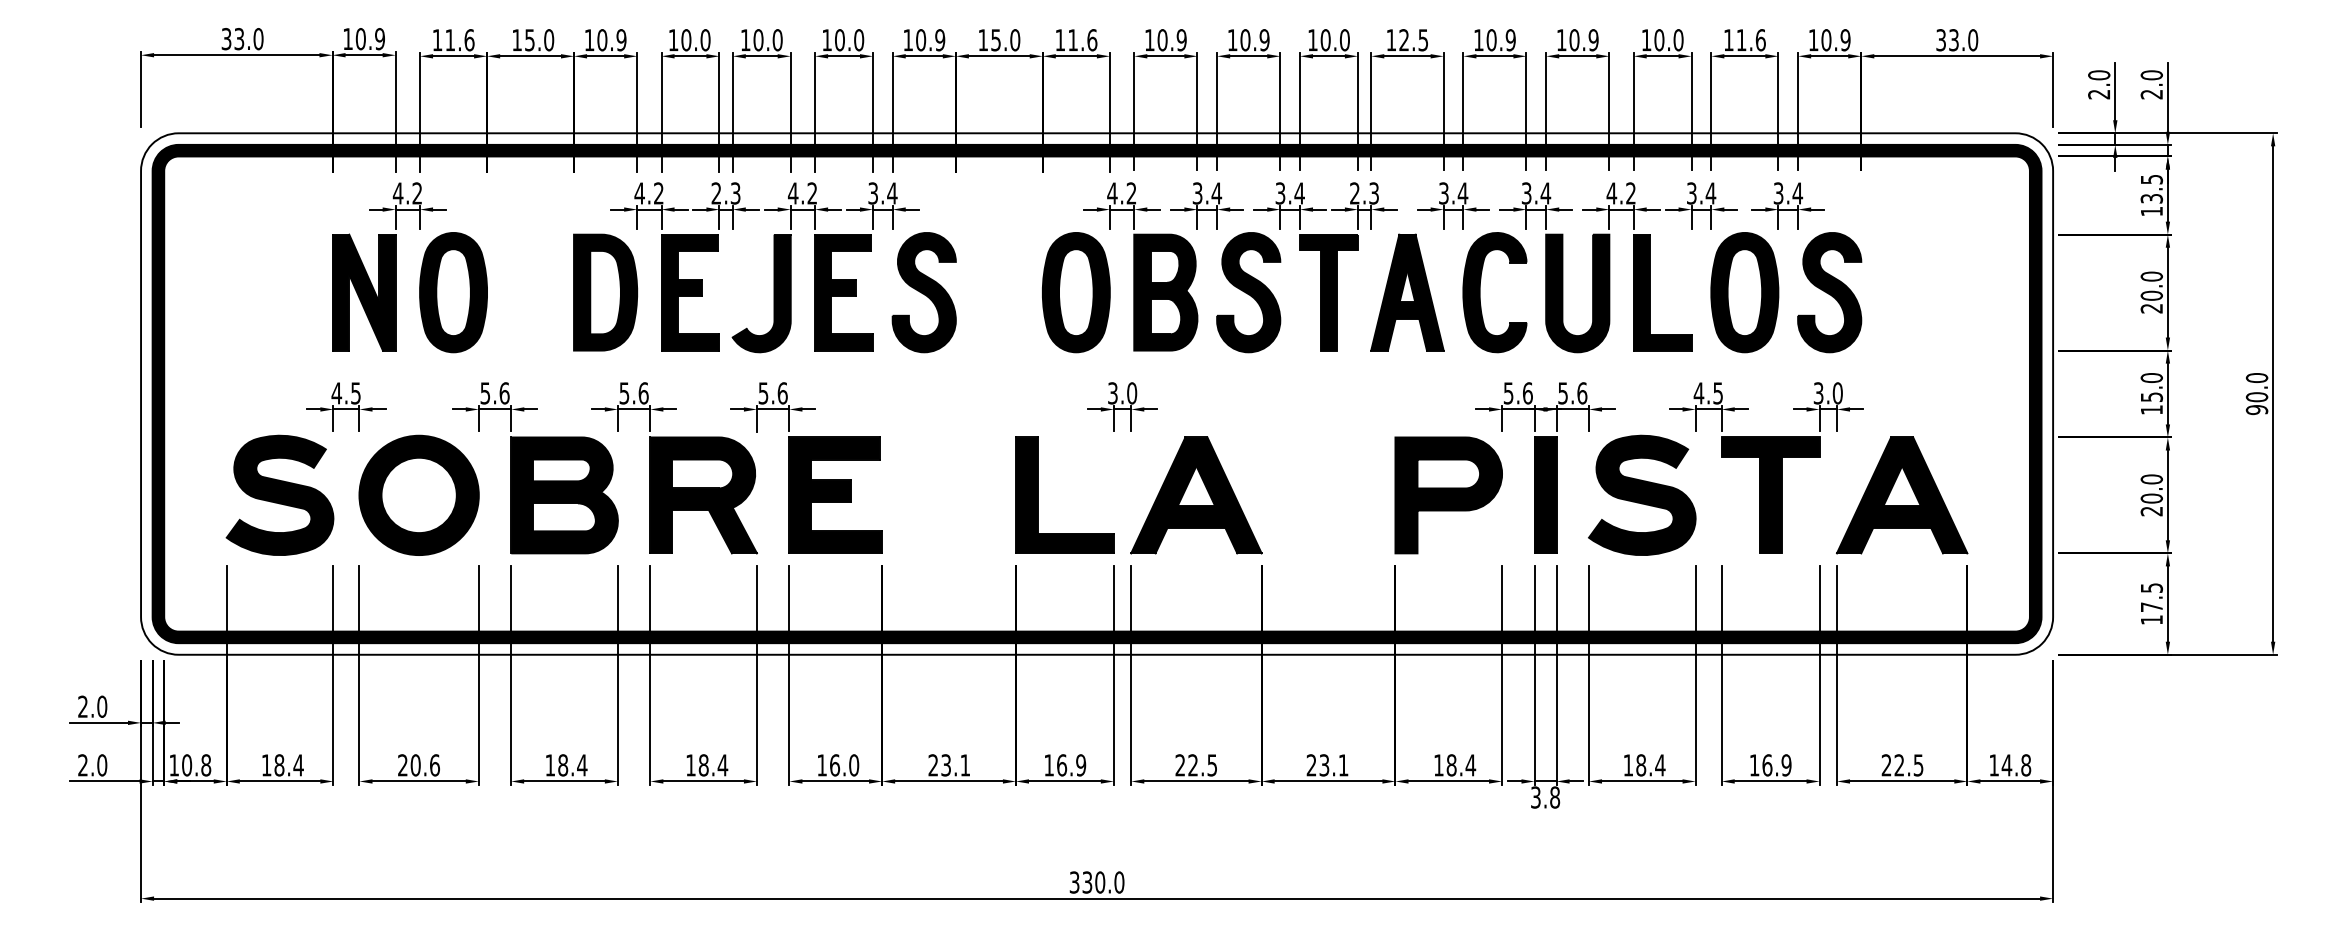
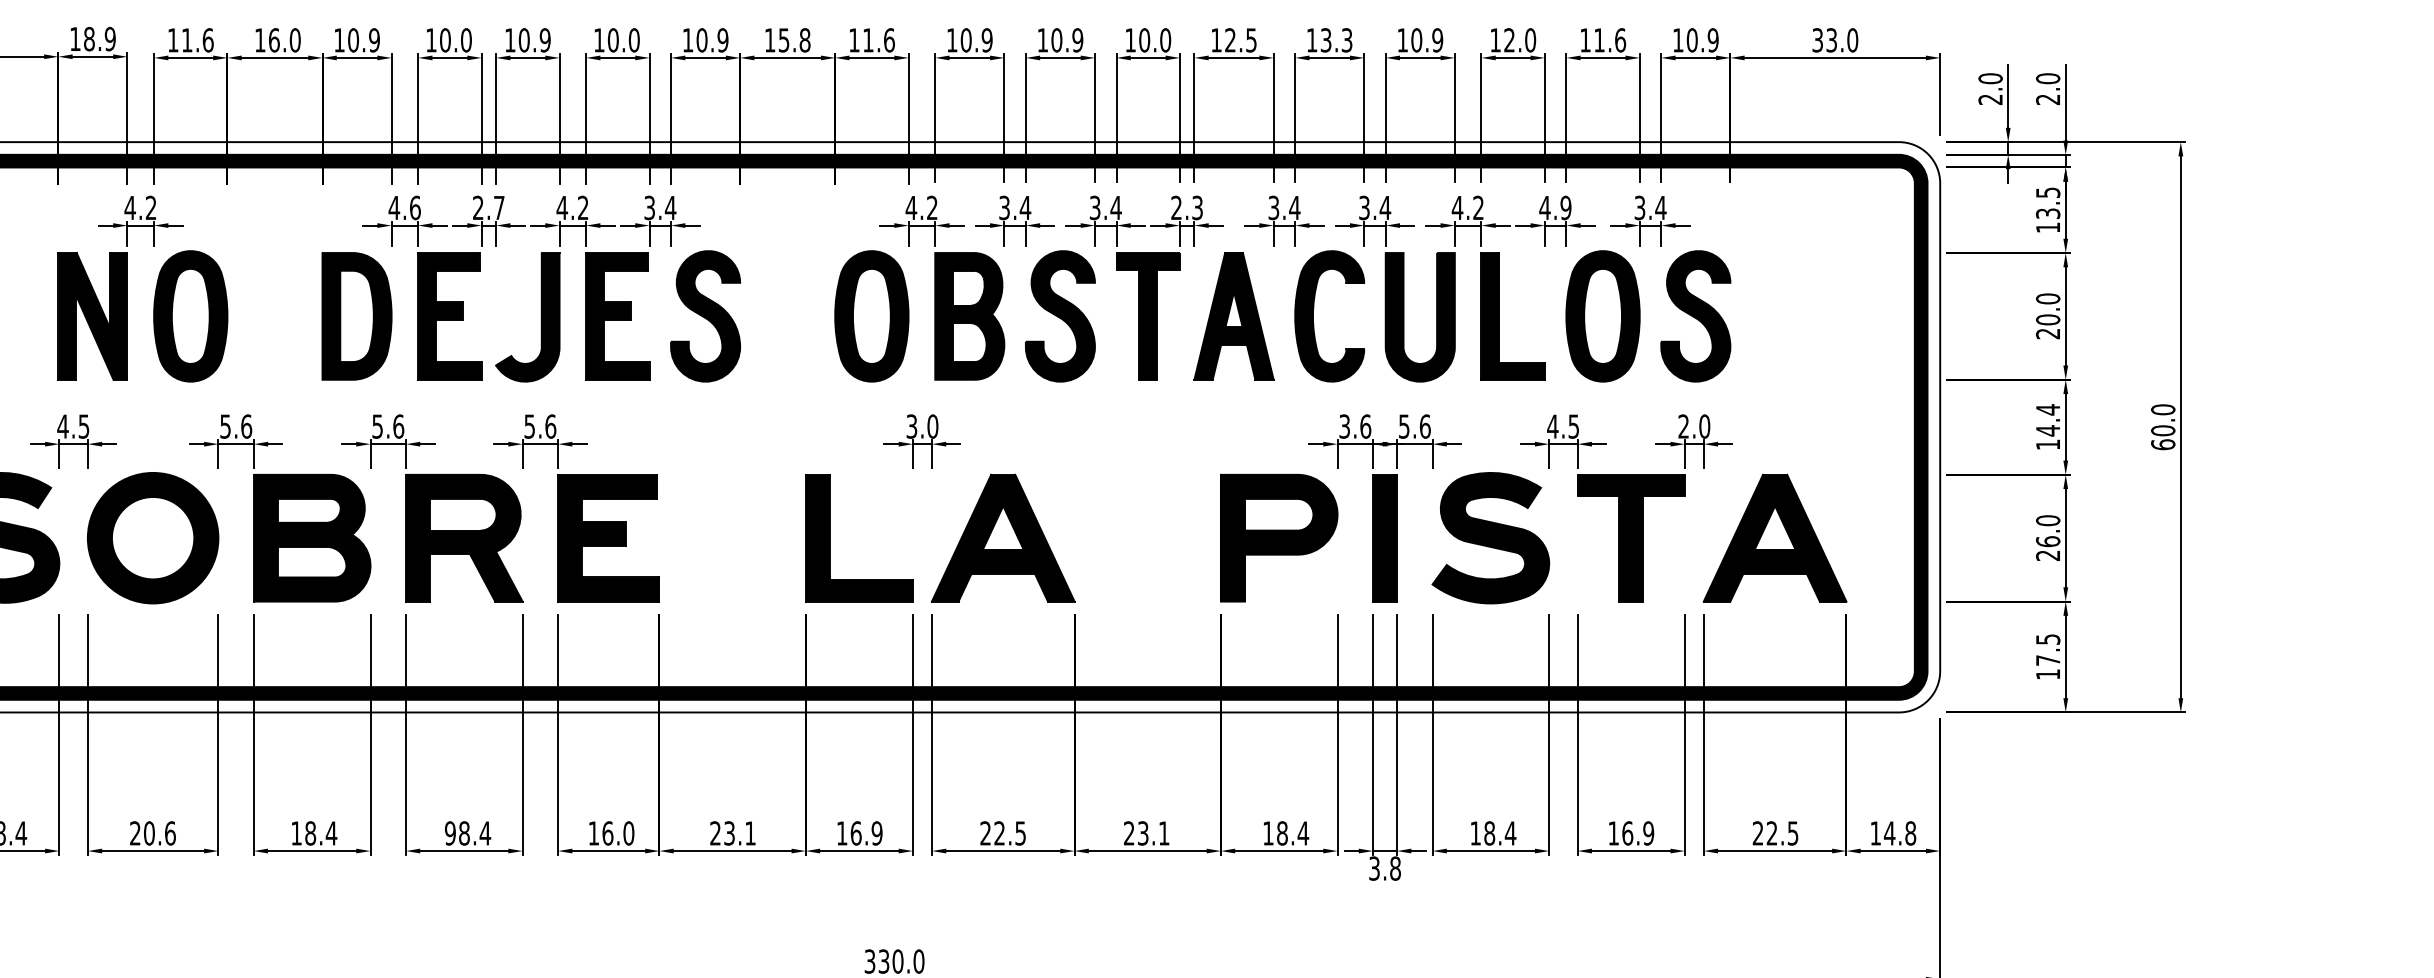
text: (360, 38) -> (88, 38), 10.9 -> 18.9
text: (530, 40) -> (274, 40), 15.0 -> 16.0
text: (777, 40) -> (545, 40), 10.0 -> 10.9
text: (1015, 40) -> (805, 40), 15.0 -> 15.8
text: (1500, 40) -> (1335, 40), 10.9 -> 13.3
text: (1659, 40) -> (1509, 40), 10.0 -> 12.0
text: (658, 193) -> (414, 207), 4.2 -> 4.6
text: (735, 193) -> (499, 207), 2.3 -> 2.7
text: (1701, 193) -> (1555, 207), 3.4 -> 4.9
text: (2151, 387) -> (2047, 420), 15.0 -> 14.4
text: (1508, 392) -> (1344, 425), 5.6 -> 3.6
text: (1818, 393) -> (1683, 426), 3.0 -> 2.0
text: (2256, 409) -> (2162, 444), 90.0 -> 60.0
text: (2151, 498) -> (2047, 541), 20.0 -> 26.0
text: (690, 765) -> (449, 833), 18.4 -> 98.4

